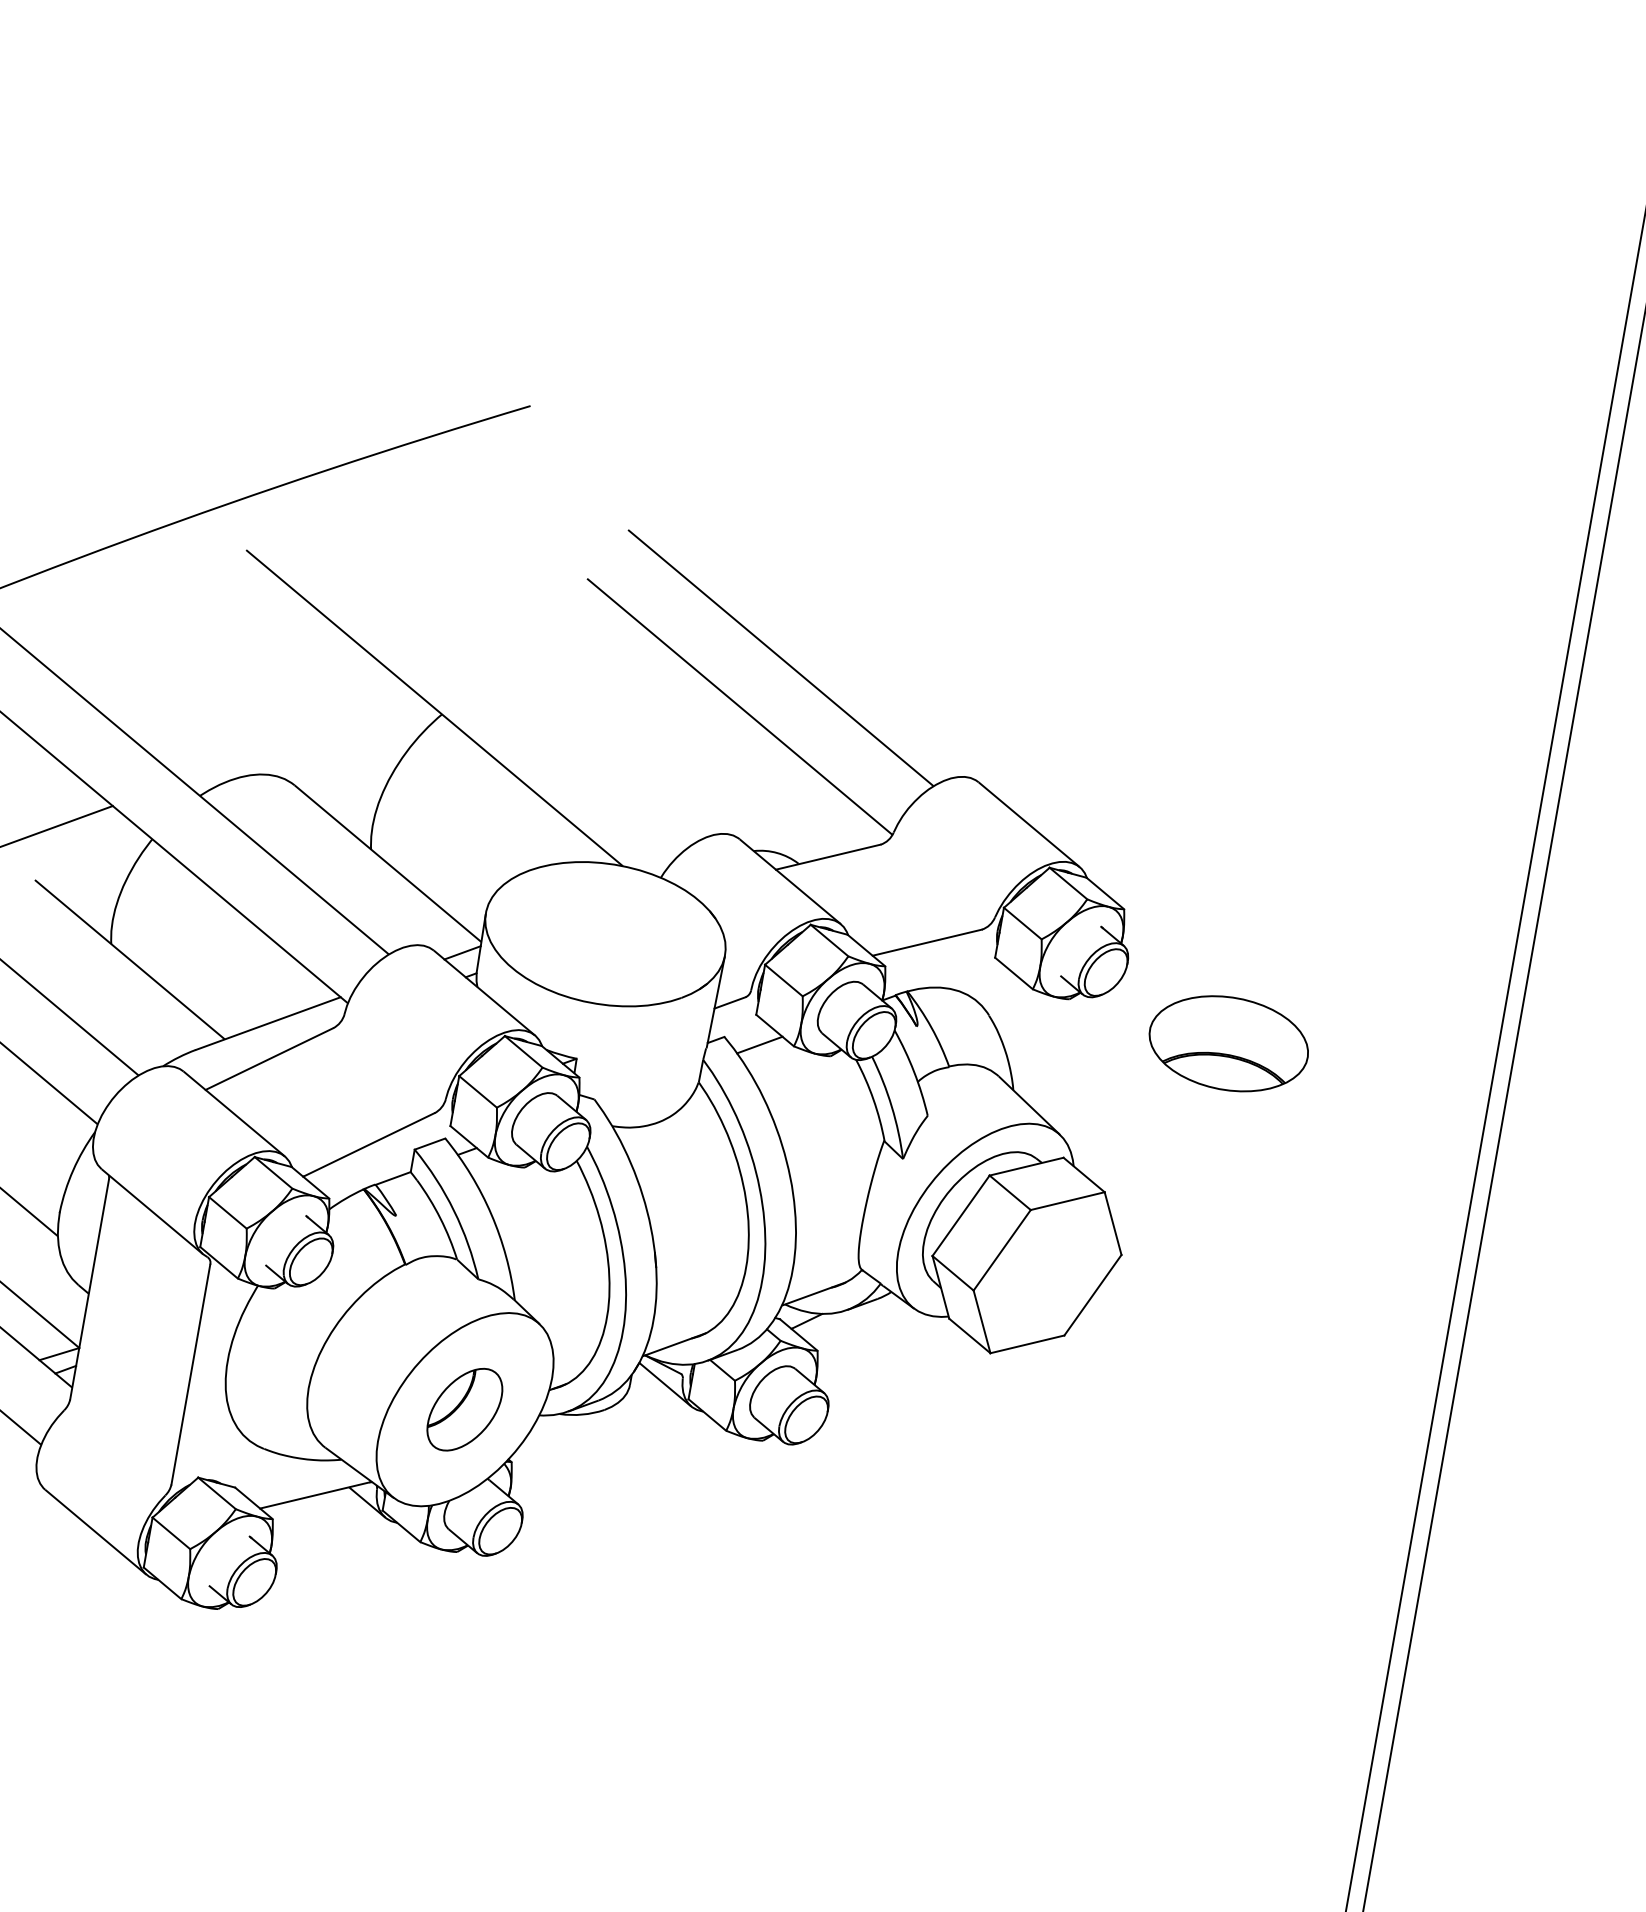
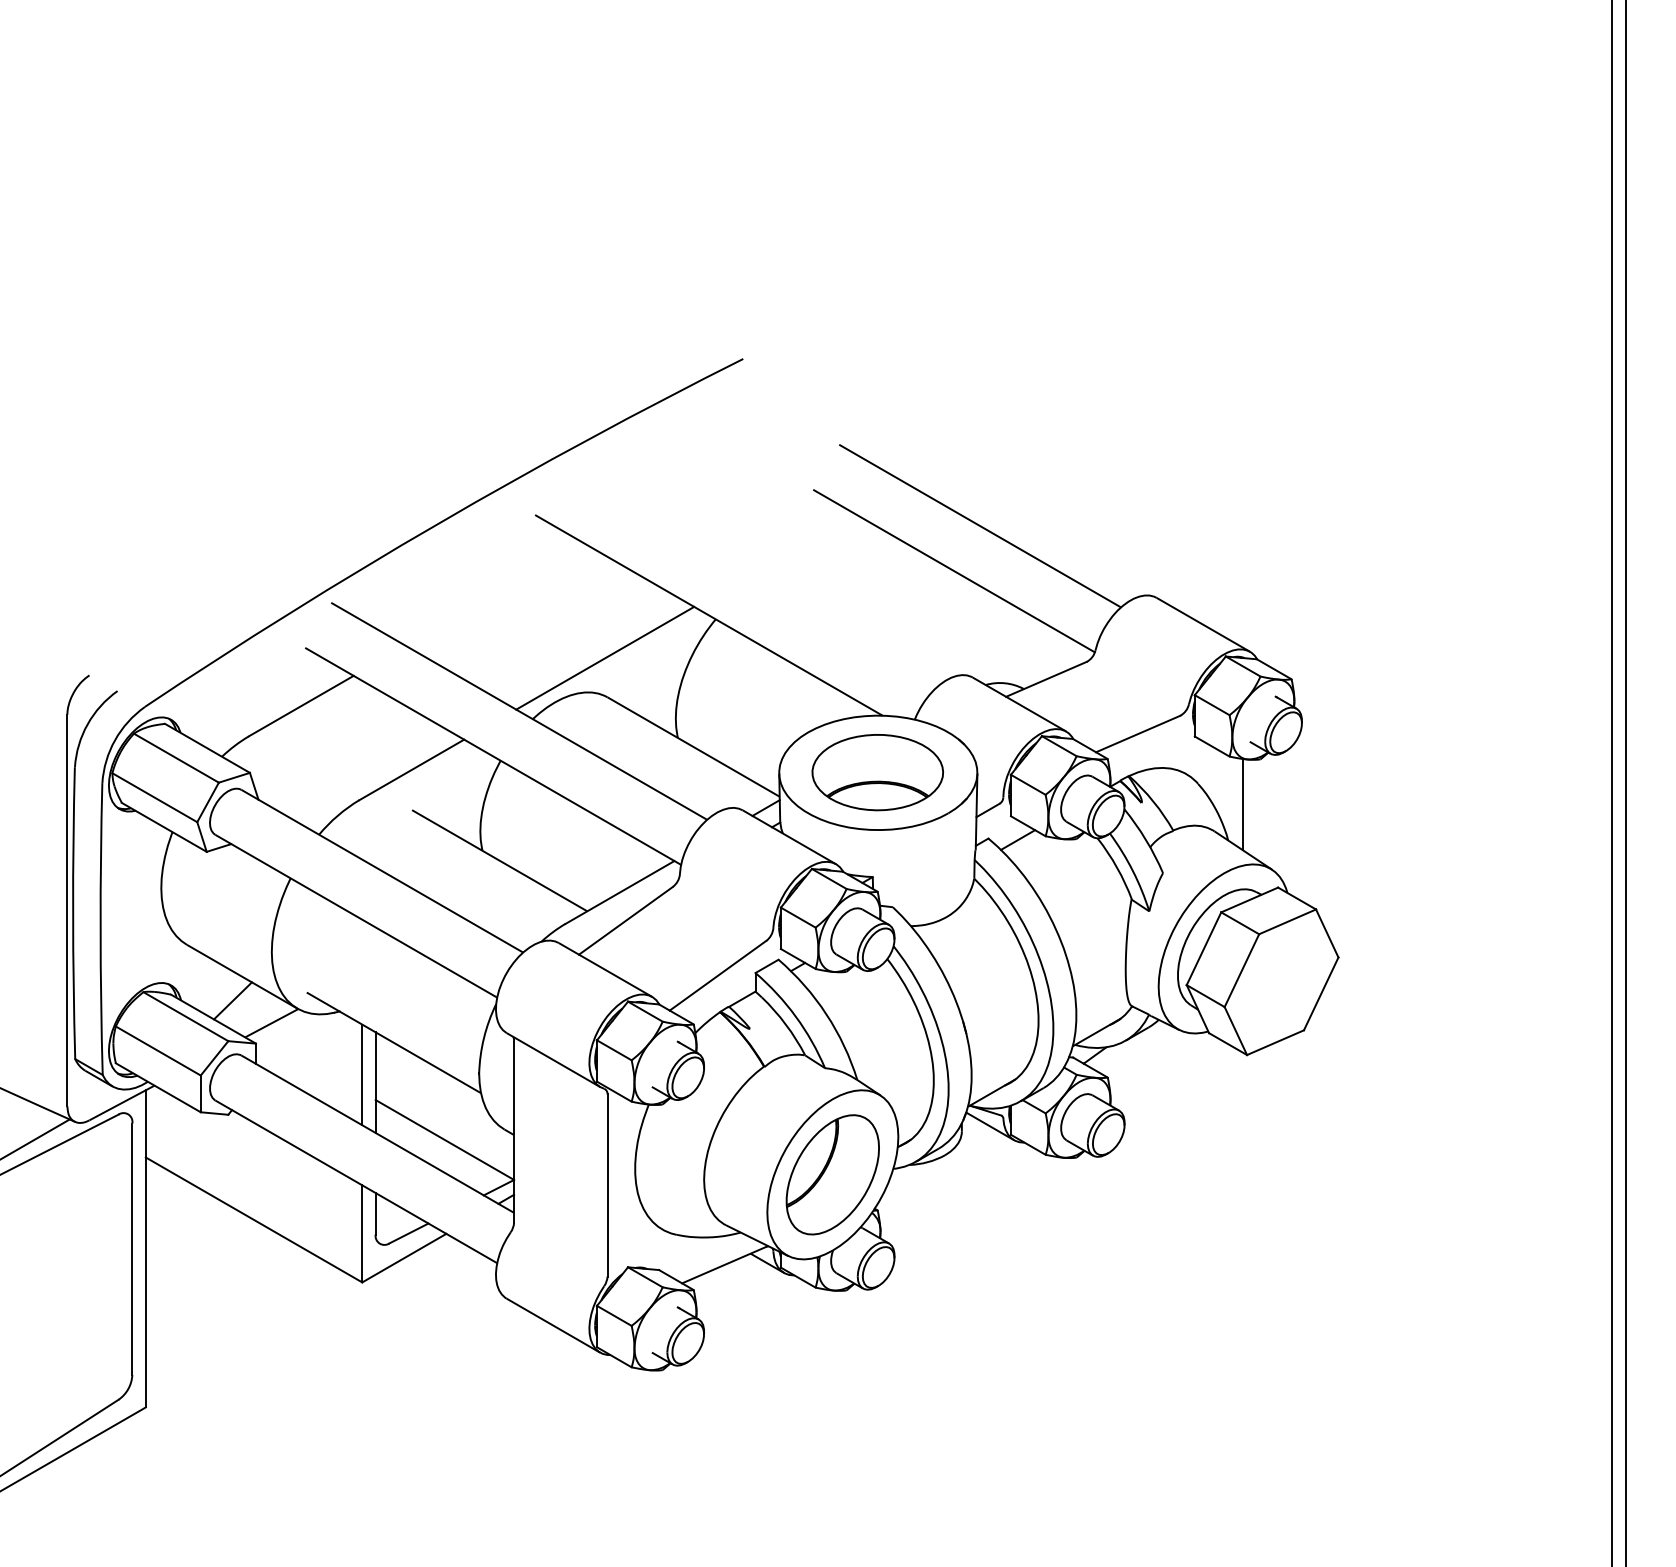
line: (300, 736) -> (605, 657), added
part: (1228, 1043) -> (877, 772), moved
line: (1038, 1049) -> (1242, 804), added
part: (464, 1409) -> (832, 1174), size x1.67

